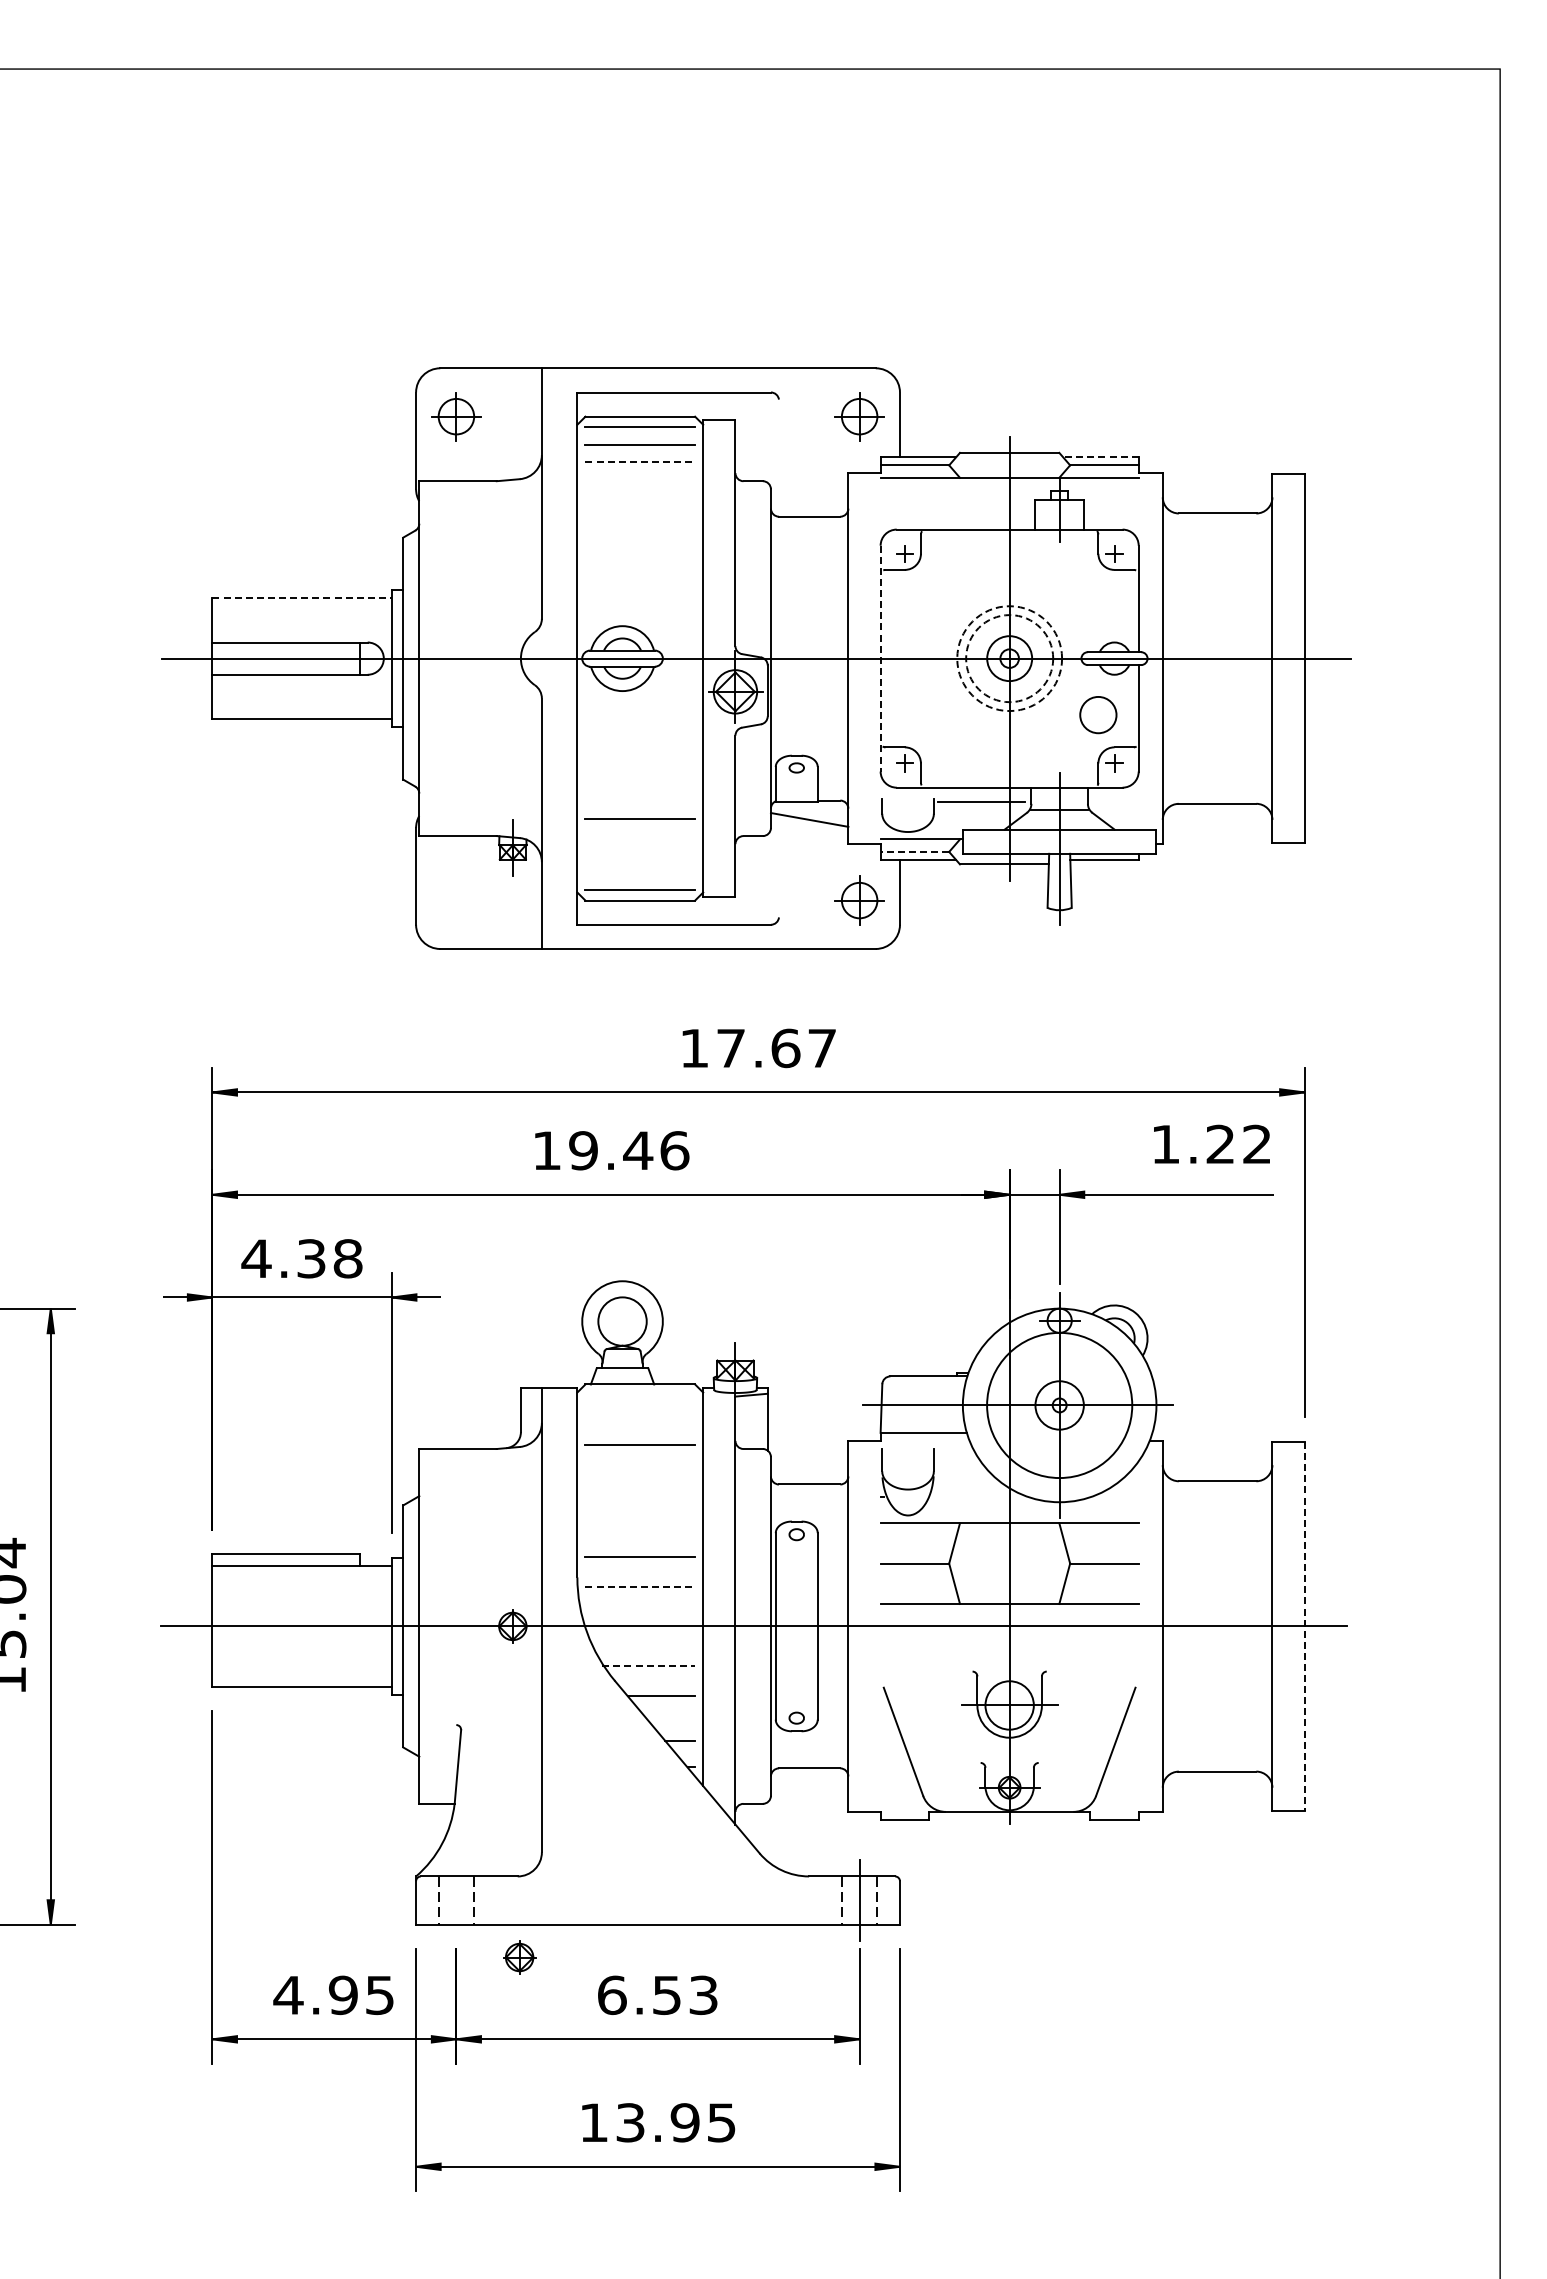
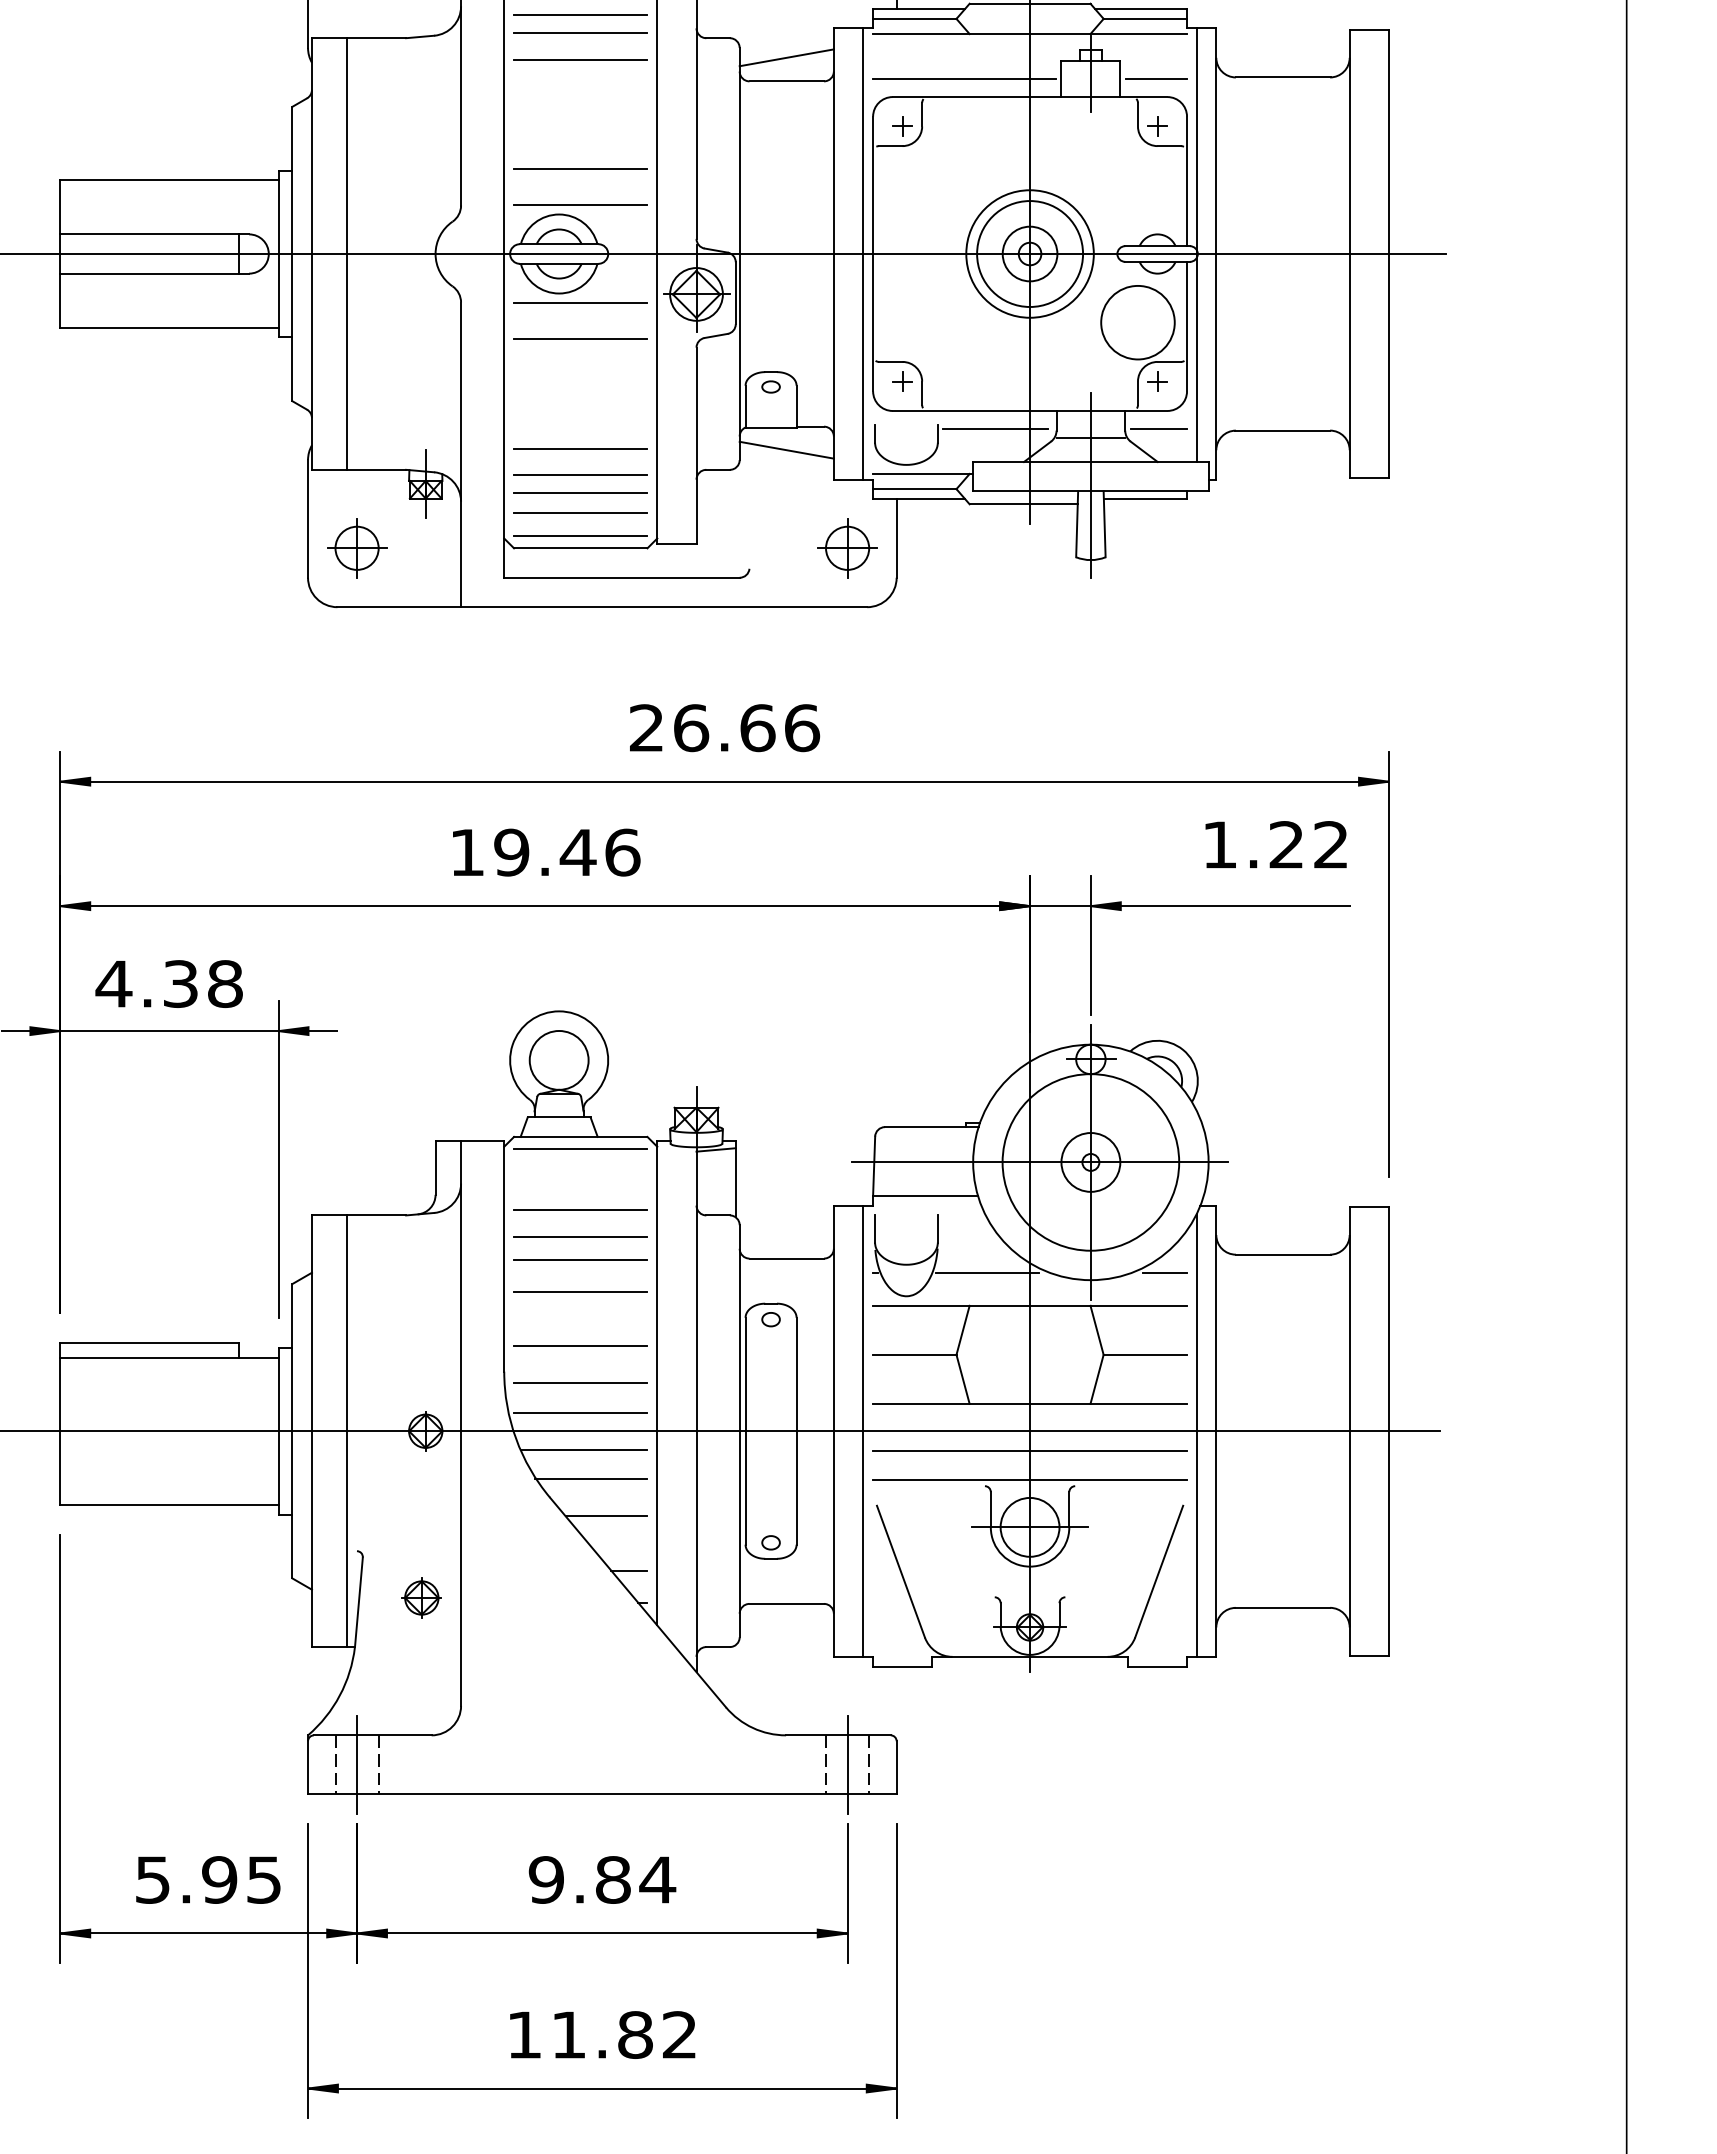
line: (1100, 457) -> (1140, 9), dashed -> solid
line: (640, 462) -> (581, 15), dashed -> solid
line: (640, 477) -> (581, 33), added
line: (809, 497) -> (786, 58), added
line: (640, 498) -> (581, 59), added
line: (955, 515) -> (964, 79), added
line: (1113, 515) -> (1156, 79), added
line: (640, 588) -> (581, 168), added
line: (302, 598) -> (169, 180), dashed -> solid
line: (640, 618) -> (581, 205), added
line: (1146, 651) -> (1196, 245), added
line: (448, 658) -> (347, 253), added
line: (872, 658) -> (863, 253), added
line: (880, 658) -> (872, 253), dashed -> solid
circle: (1009, 658) -> (1029, 253), dashed -> solid
circle: (1009, 658) -> (1029, 253), dashed -> solid
line: (640, 698) -> (581, 302), added
circle: (1098, 714) -> (1138, 321), size x1.67
line: (640, 728) -> (581, 338), added
line: (1115, 802) -> (1158, 429), added
line: (640, 840) -> (581, 475), added
line: (914, 851) -> (914, 488), dashed -> solid
line: (640, 855) -> (581, 493), added
line: (640, 871) -> (581, 512), added
part: (456, 900) -> (357, 548), added
text: (758, 1048) -> (724, 728), 17.67 -> 26.66
line: (640, 1394) -> (581, 1149), added
line: (640, 1466) -> (581, 1236), added
line: (640, 1485) -> (581, 1259), added
line: (974, 1496) -> (987, 1273), added
line: (1120, 1496) -> (1164, 1273), added
line: (640, 1511) -> (581, 1291), added
line: (640, 1587) -> (581, 1383), dashed -> solid
line: (640, 1611) -> (581, 1413), added
line: (872, 1625) -> (863, 1430), added
line: (448, 1626) -> (347, 1431), added
line: (1304, 1626) -> (1388, 1431), dashed -> solid
line: (1146, 1629) -> (1196, 1434), added
line: (642, 1641) -> (583, 1449), added
line: (1009, 1642) -> (1029, 1450), added
line: (649, 1665) -> (591, 1478), dashed -> solid
line: (1009, 1666) -> (1029, 1479), added
line: (456, 1900) -> (357, 1764), added
part: (519, 1957) -> (421, 1597), moved
text: (288, 1995) -> (152, 1880), 4.95 -> 5.95
text: (657, 1995) -> (601, 1880), 6.53 -> 9.84
text: (675, 2122) -> (623, 2034), 13.95 -> 11.82

